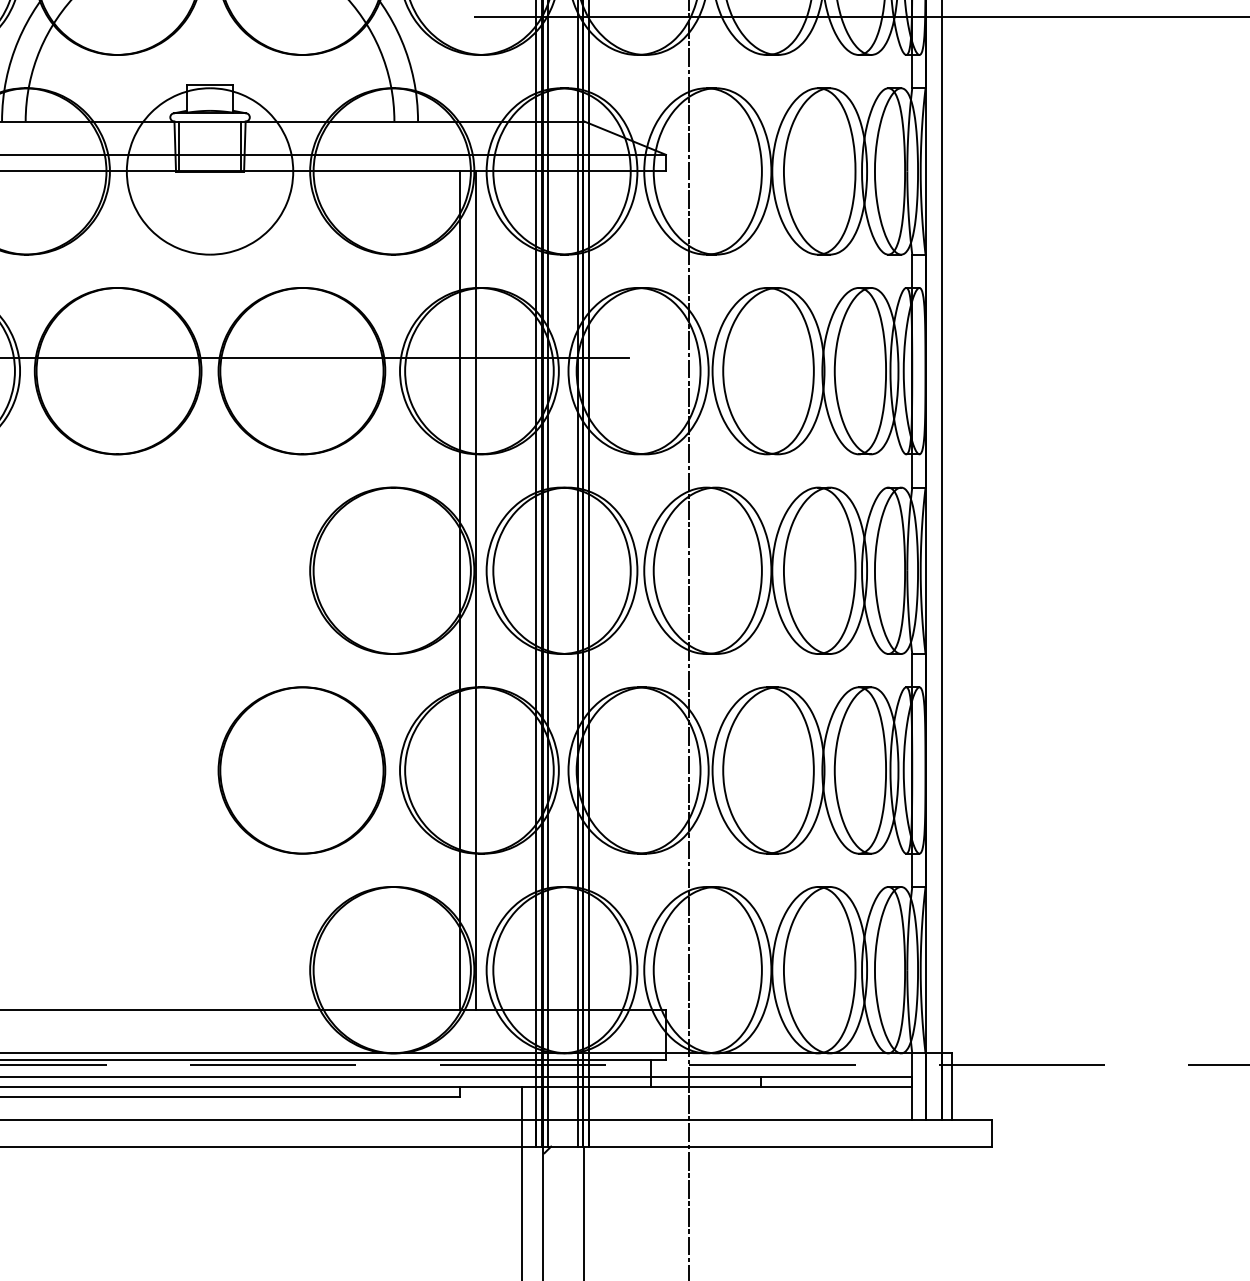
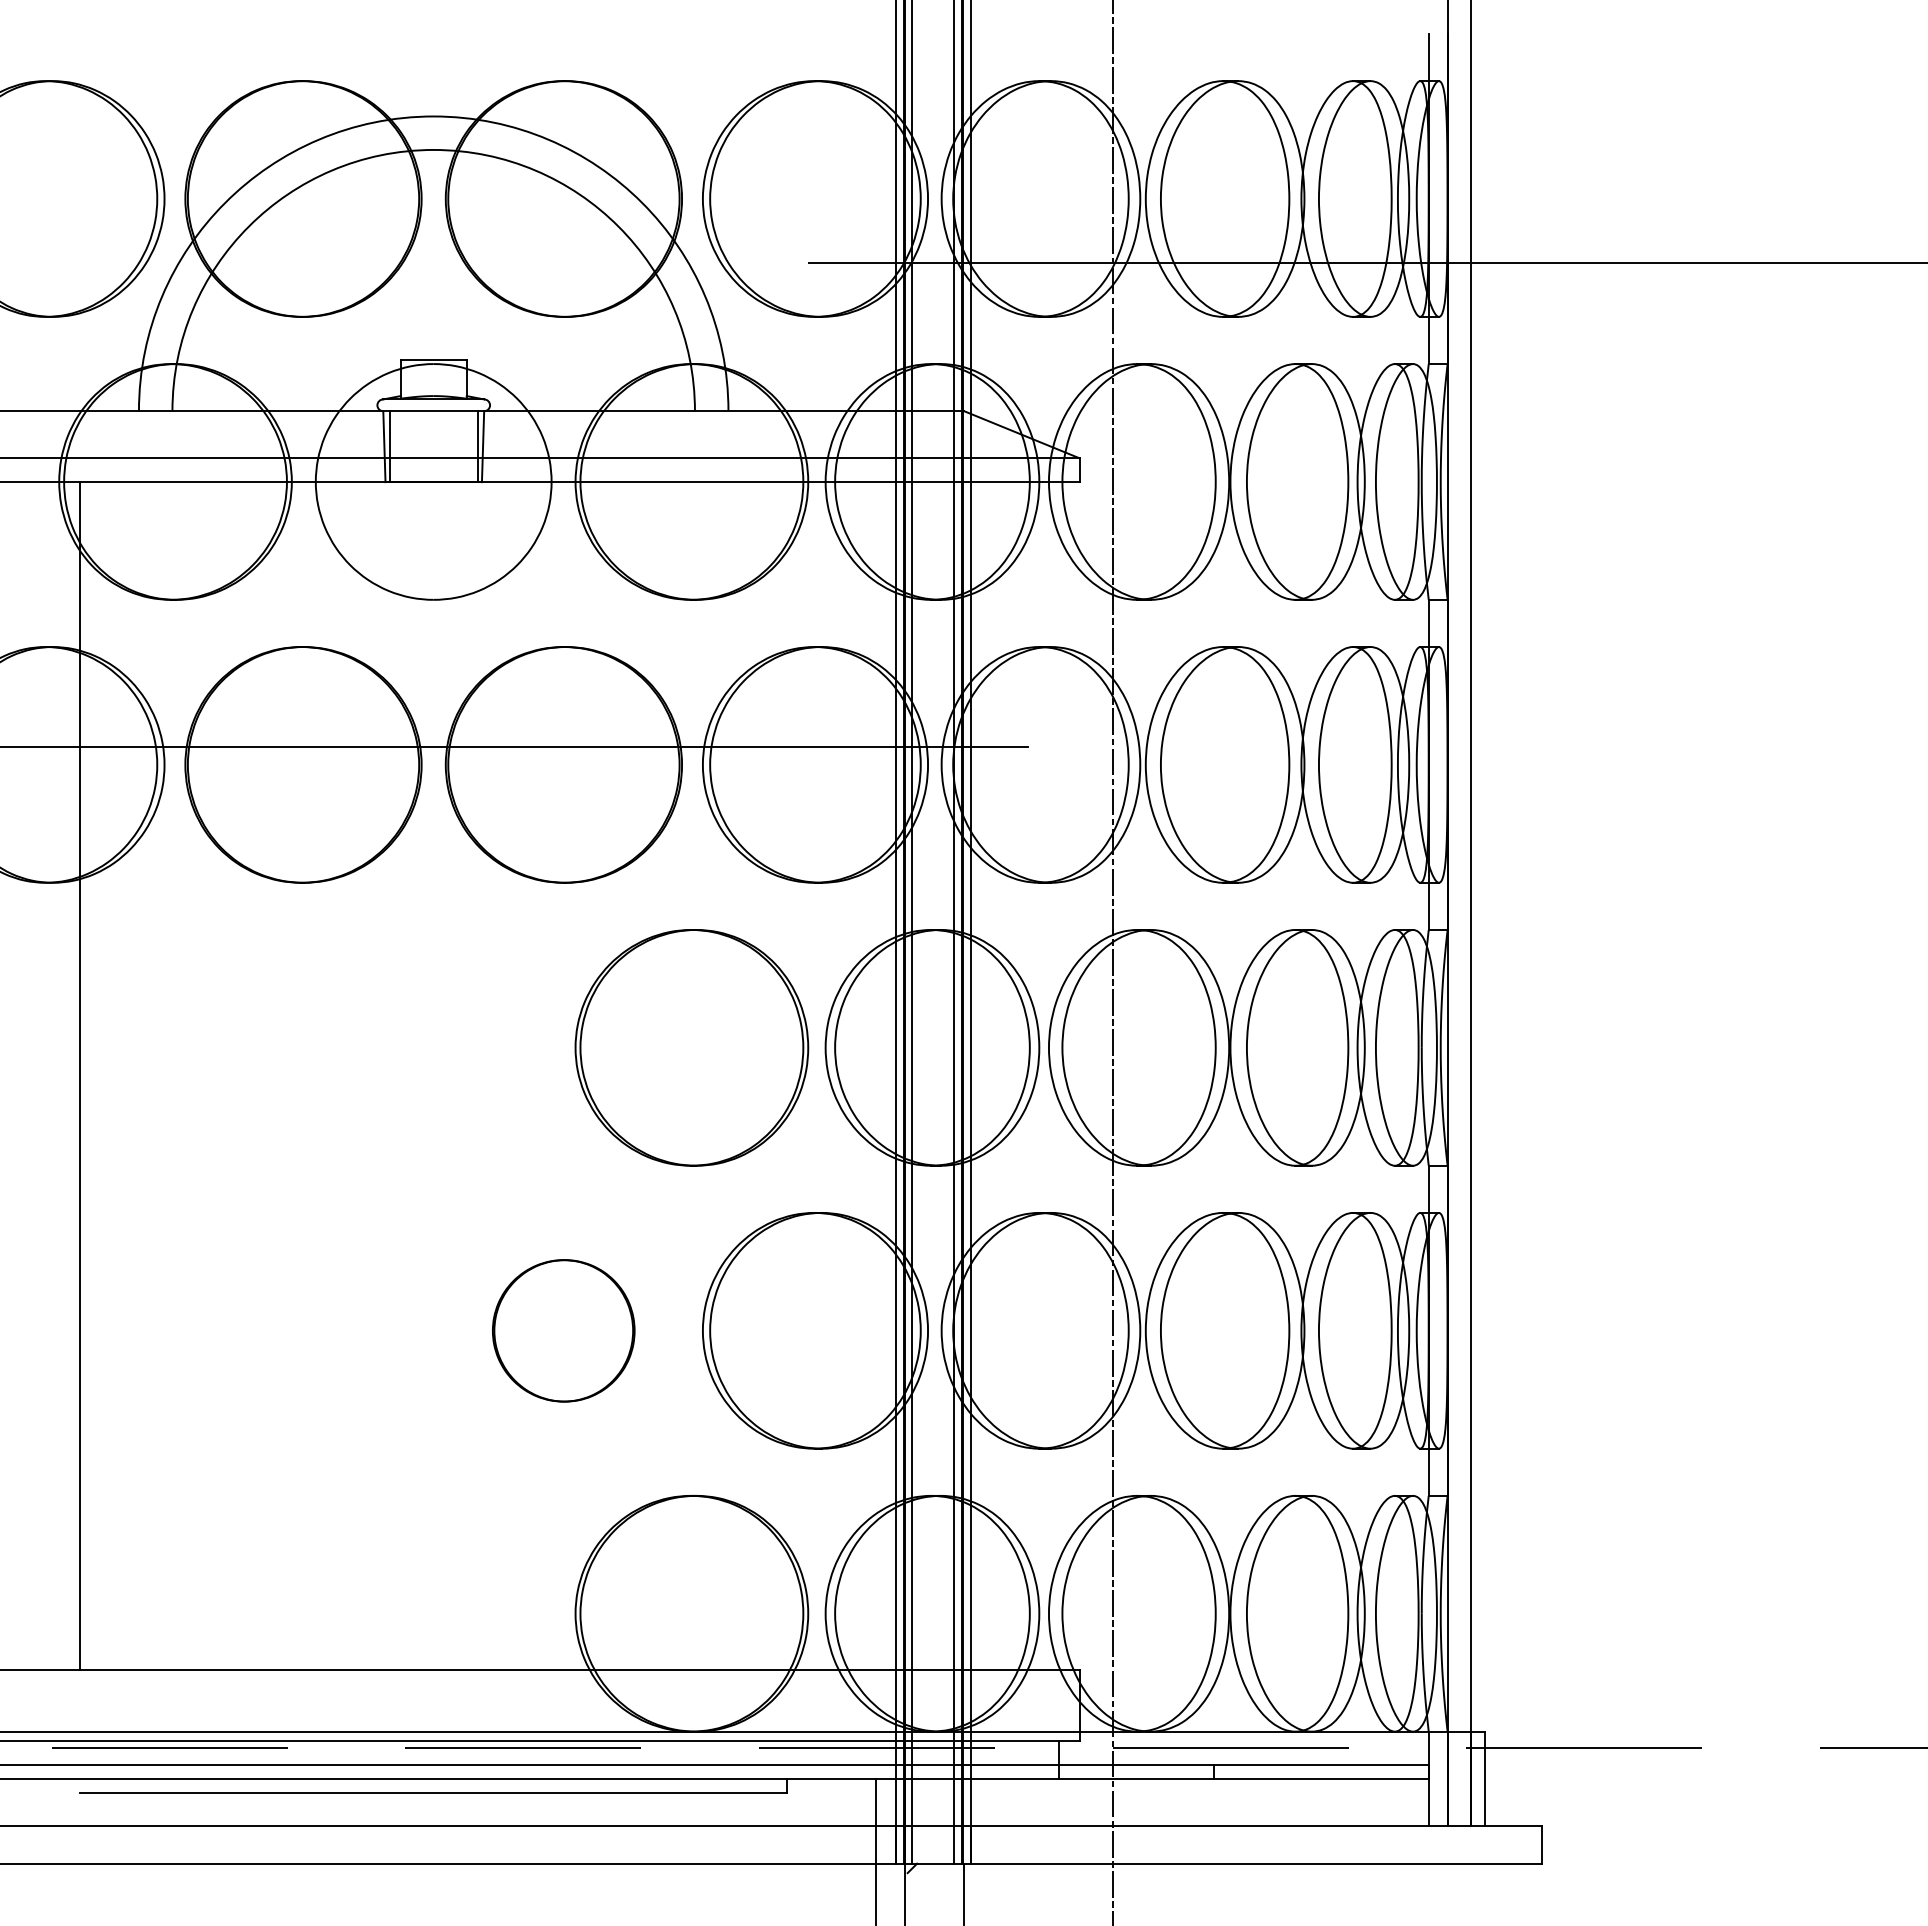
line: (459, 590) -> (787, 1075), removed
line: (475, 590) -> (810, 1075), removed
part: (301, 770) -> (563, 1330), size x0.6

